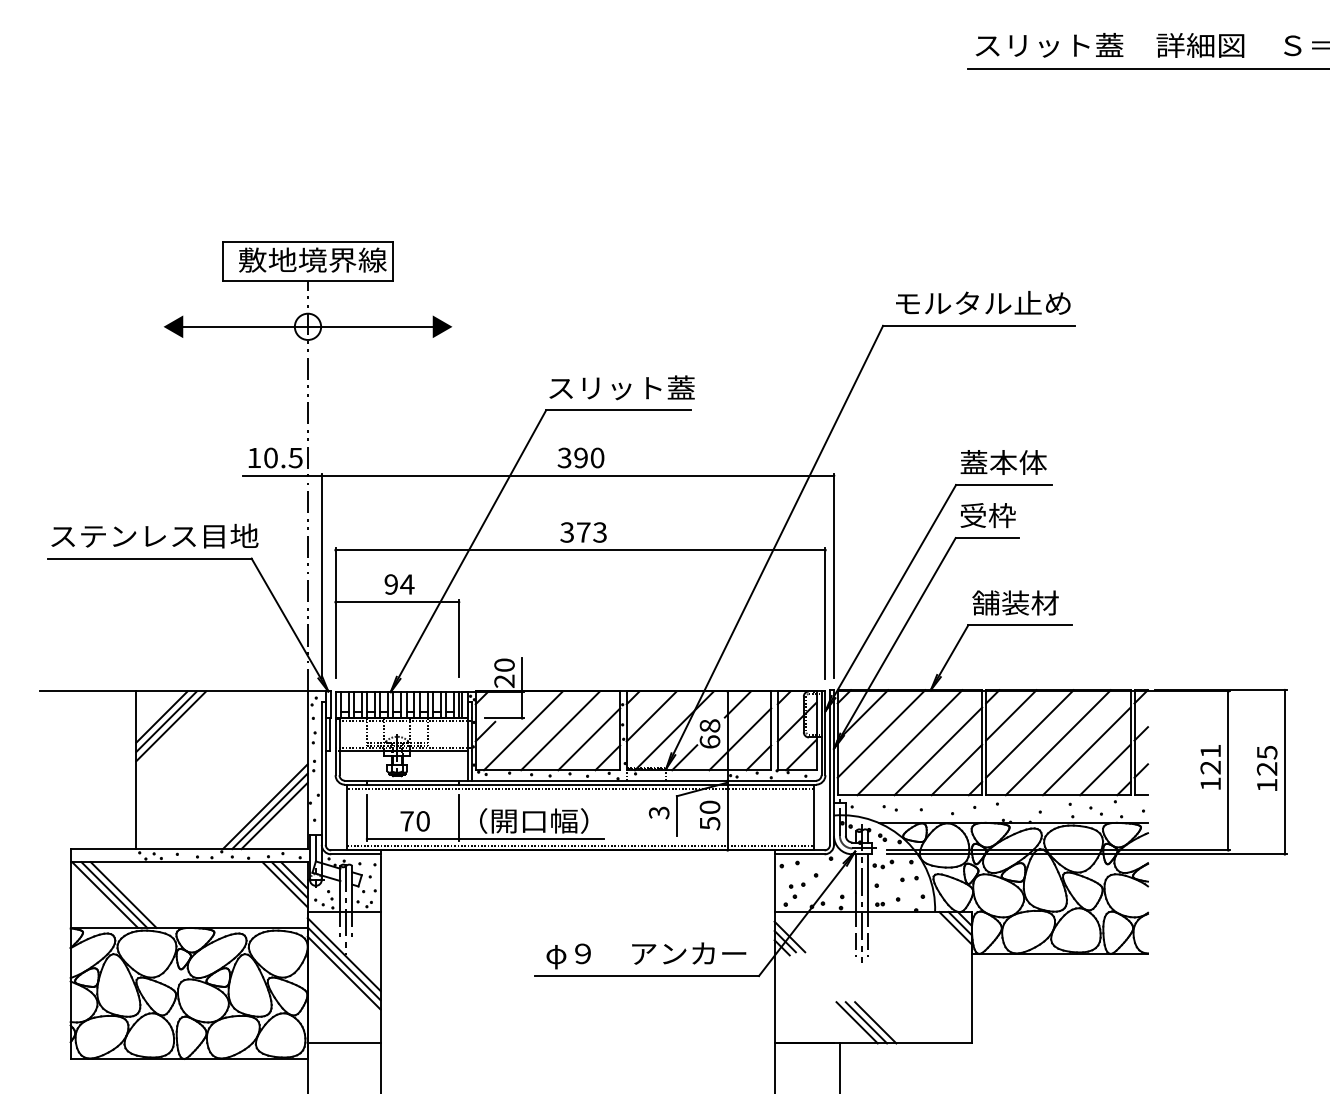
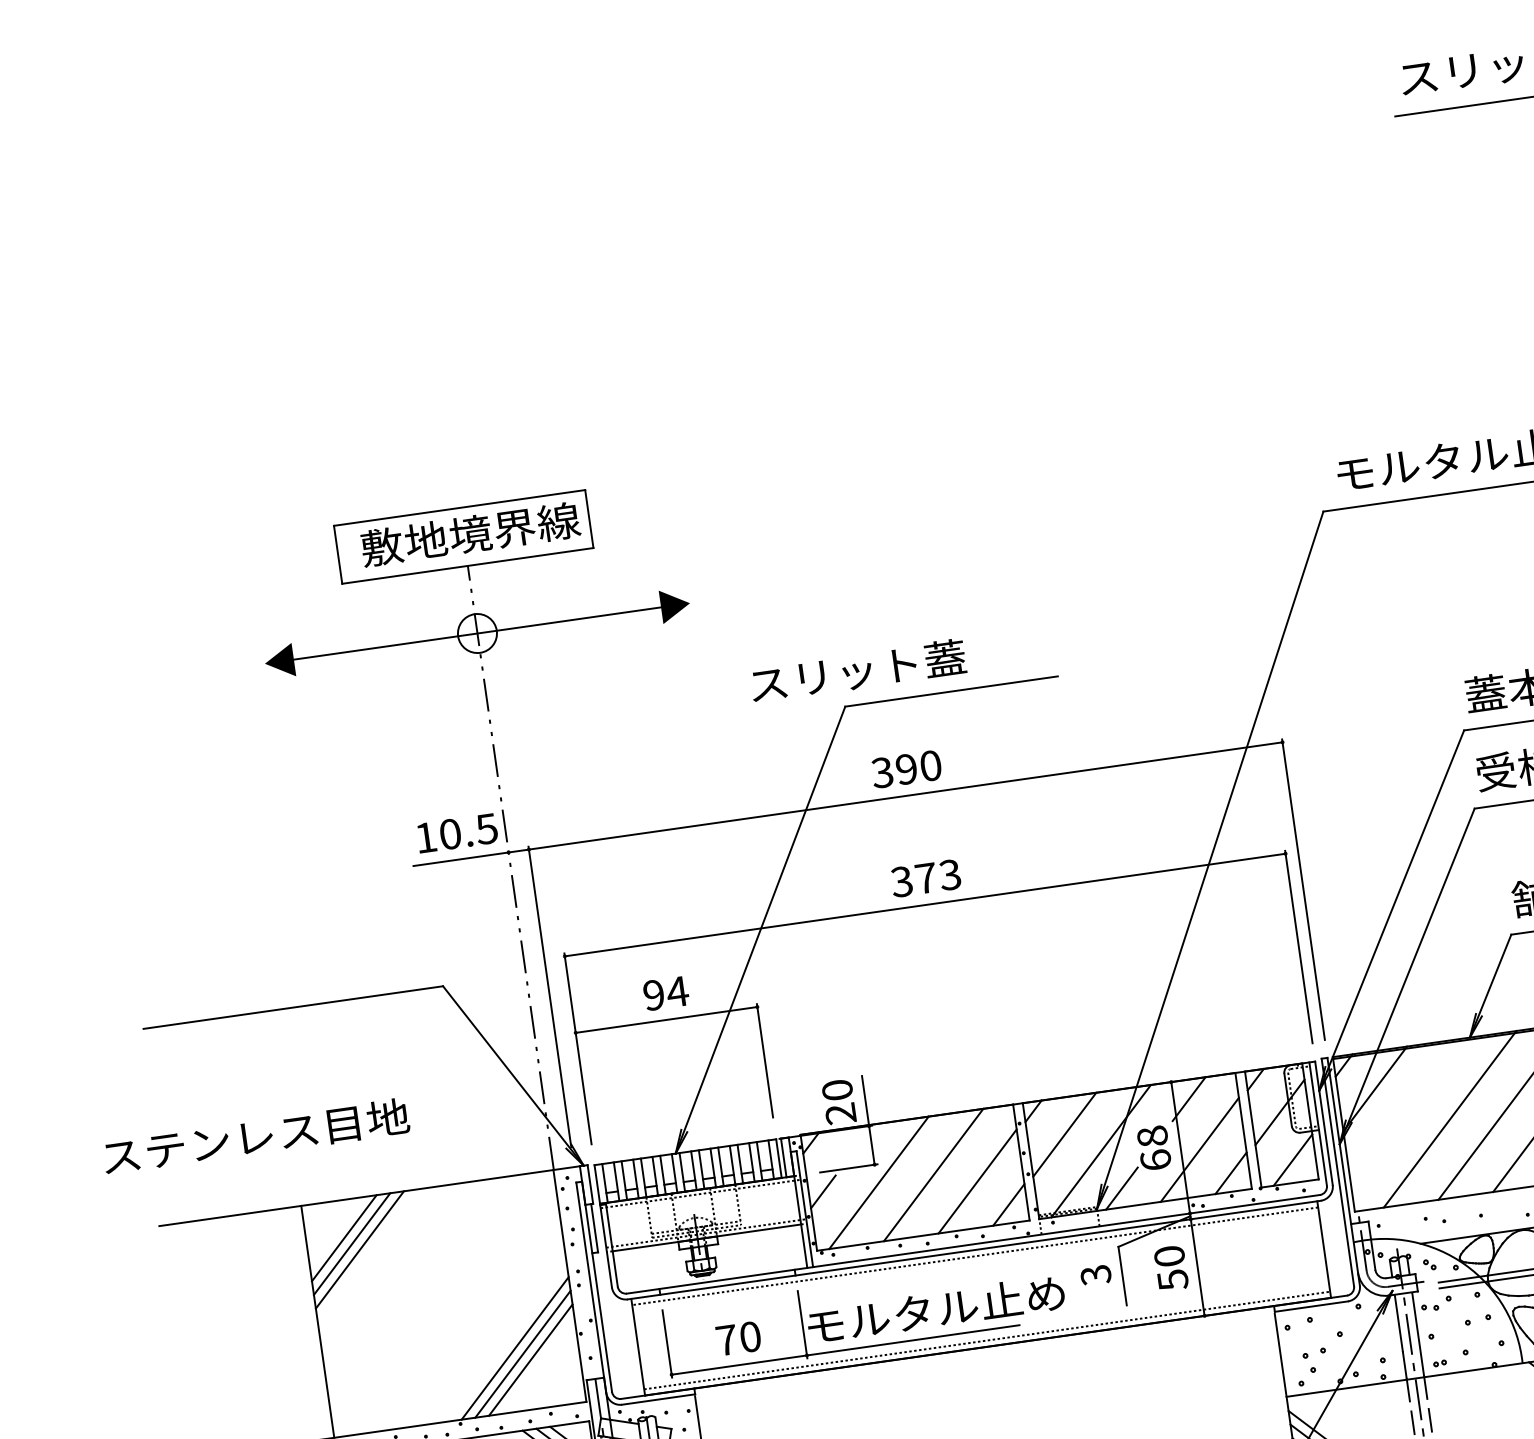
text: (621, 387) -> (857, 670), moved
text: (154, 535) -> (255, 1135), moved
line: (881, 733) -> (1406, 1111), removed
text: (549, 820) -> (936, 1309), （開口幅） -> モルタル止め

